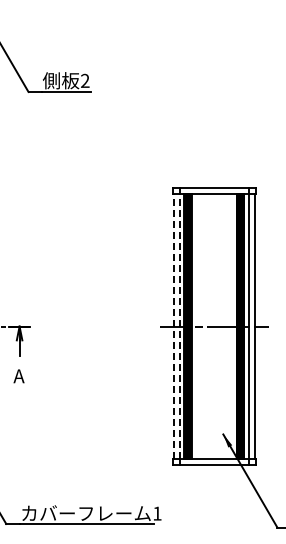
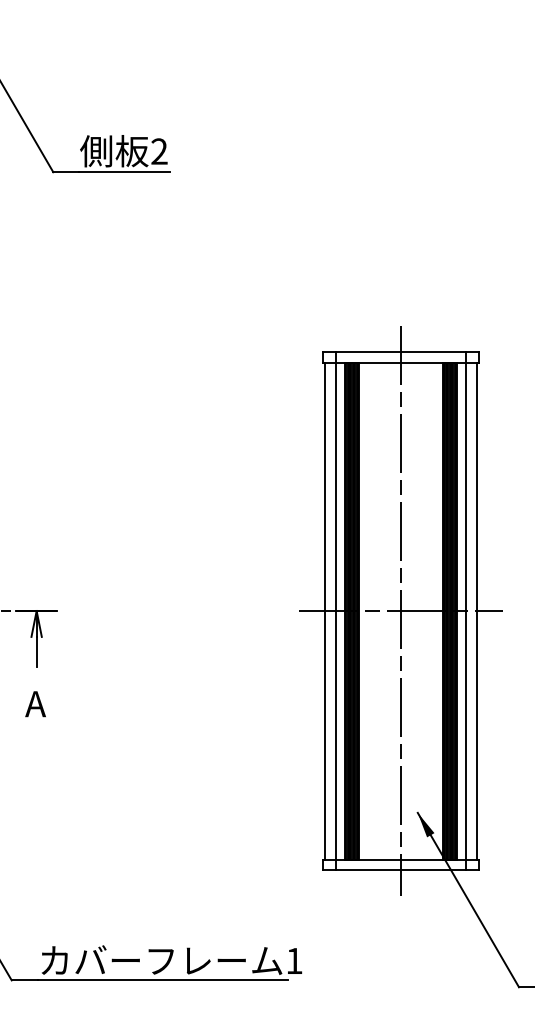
line: (173, 326) -> (324, 610), dashed -> solid
line: (179, 326) -> (335, 610), dashed -> solid
line: (214, 326) -> (401, 610), added

